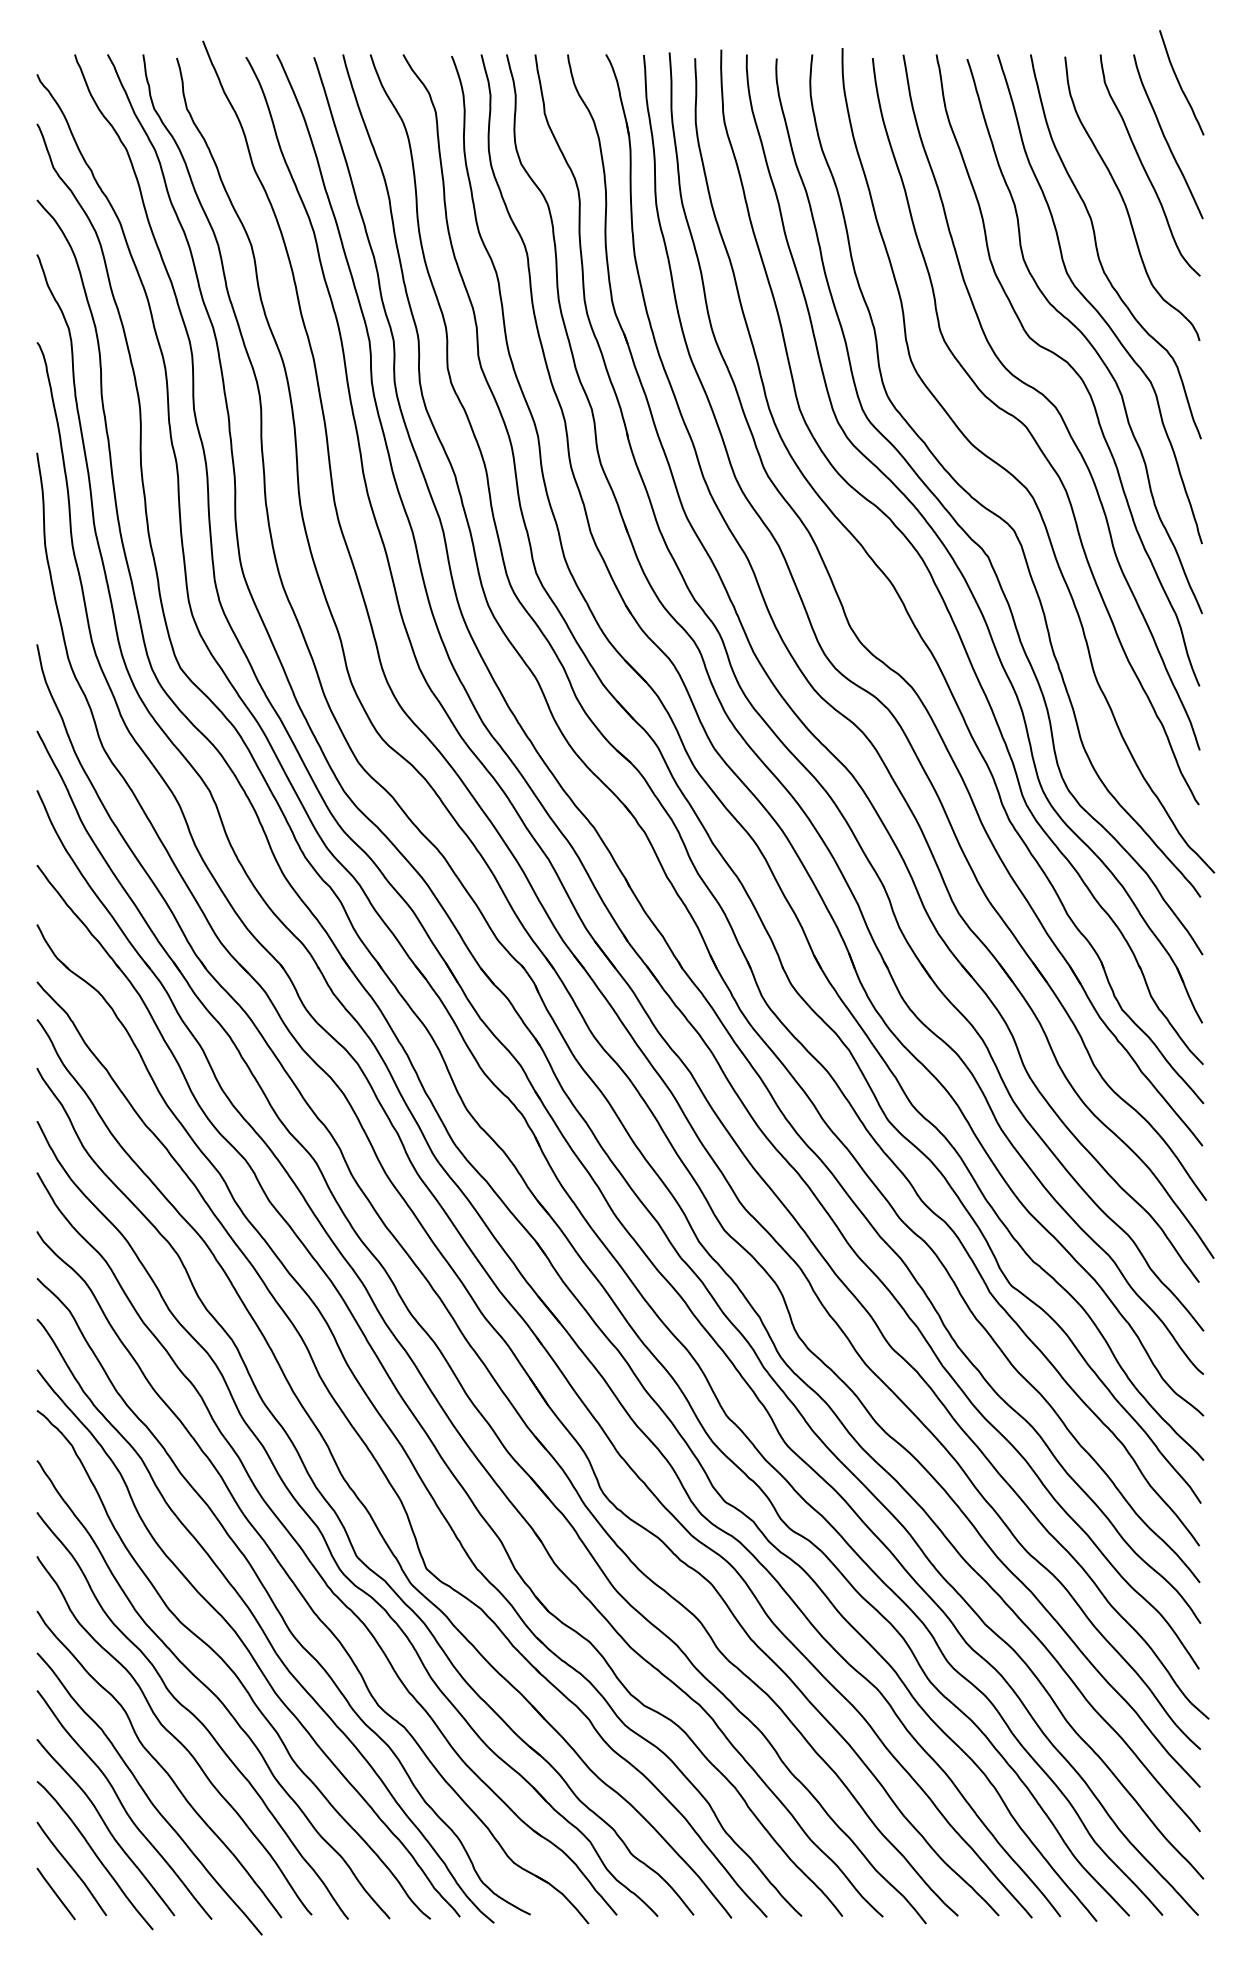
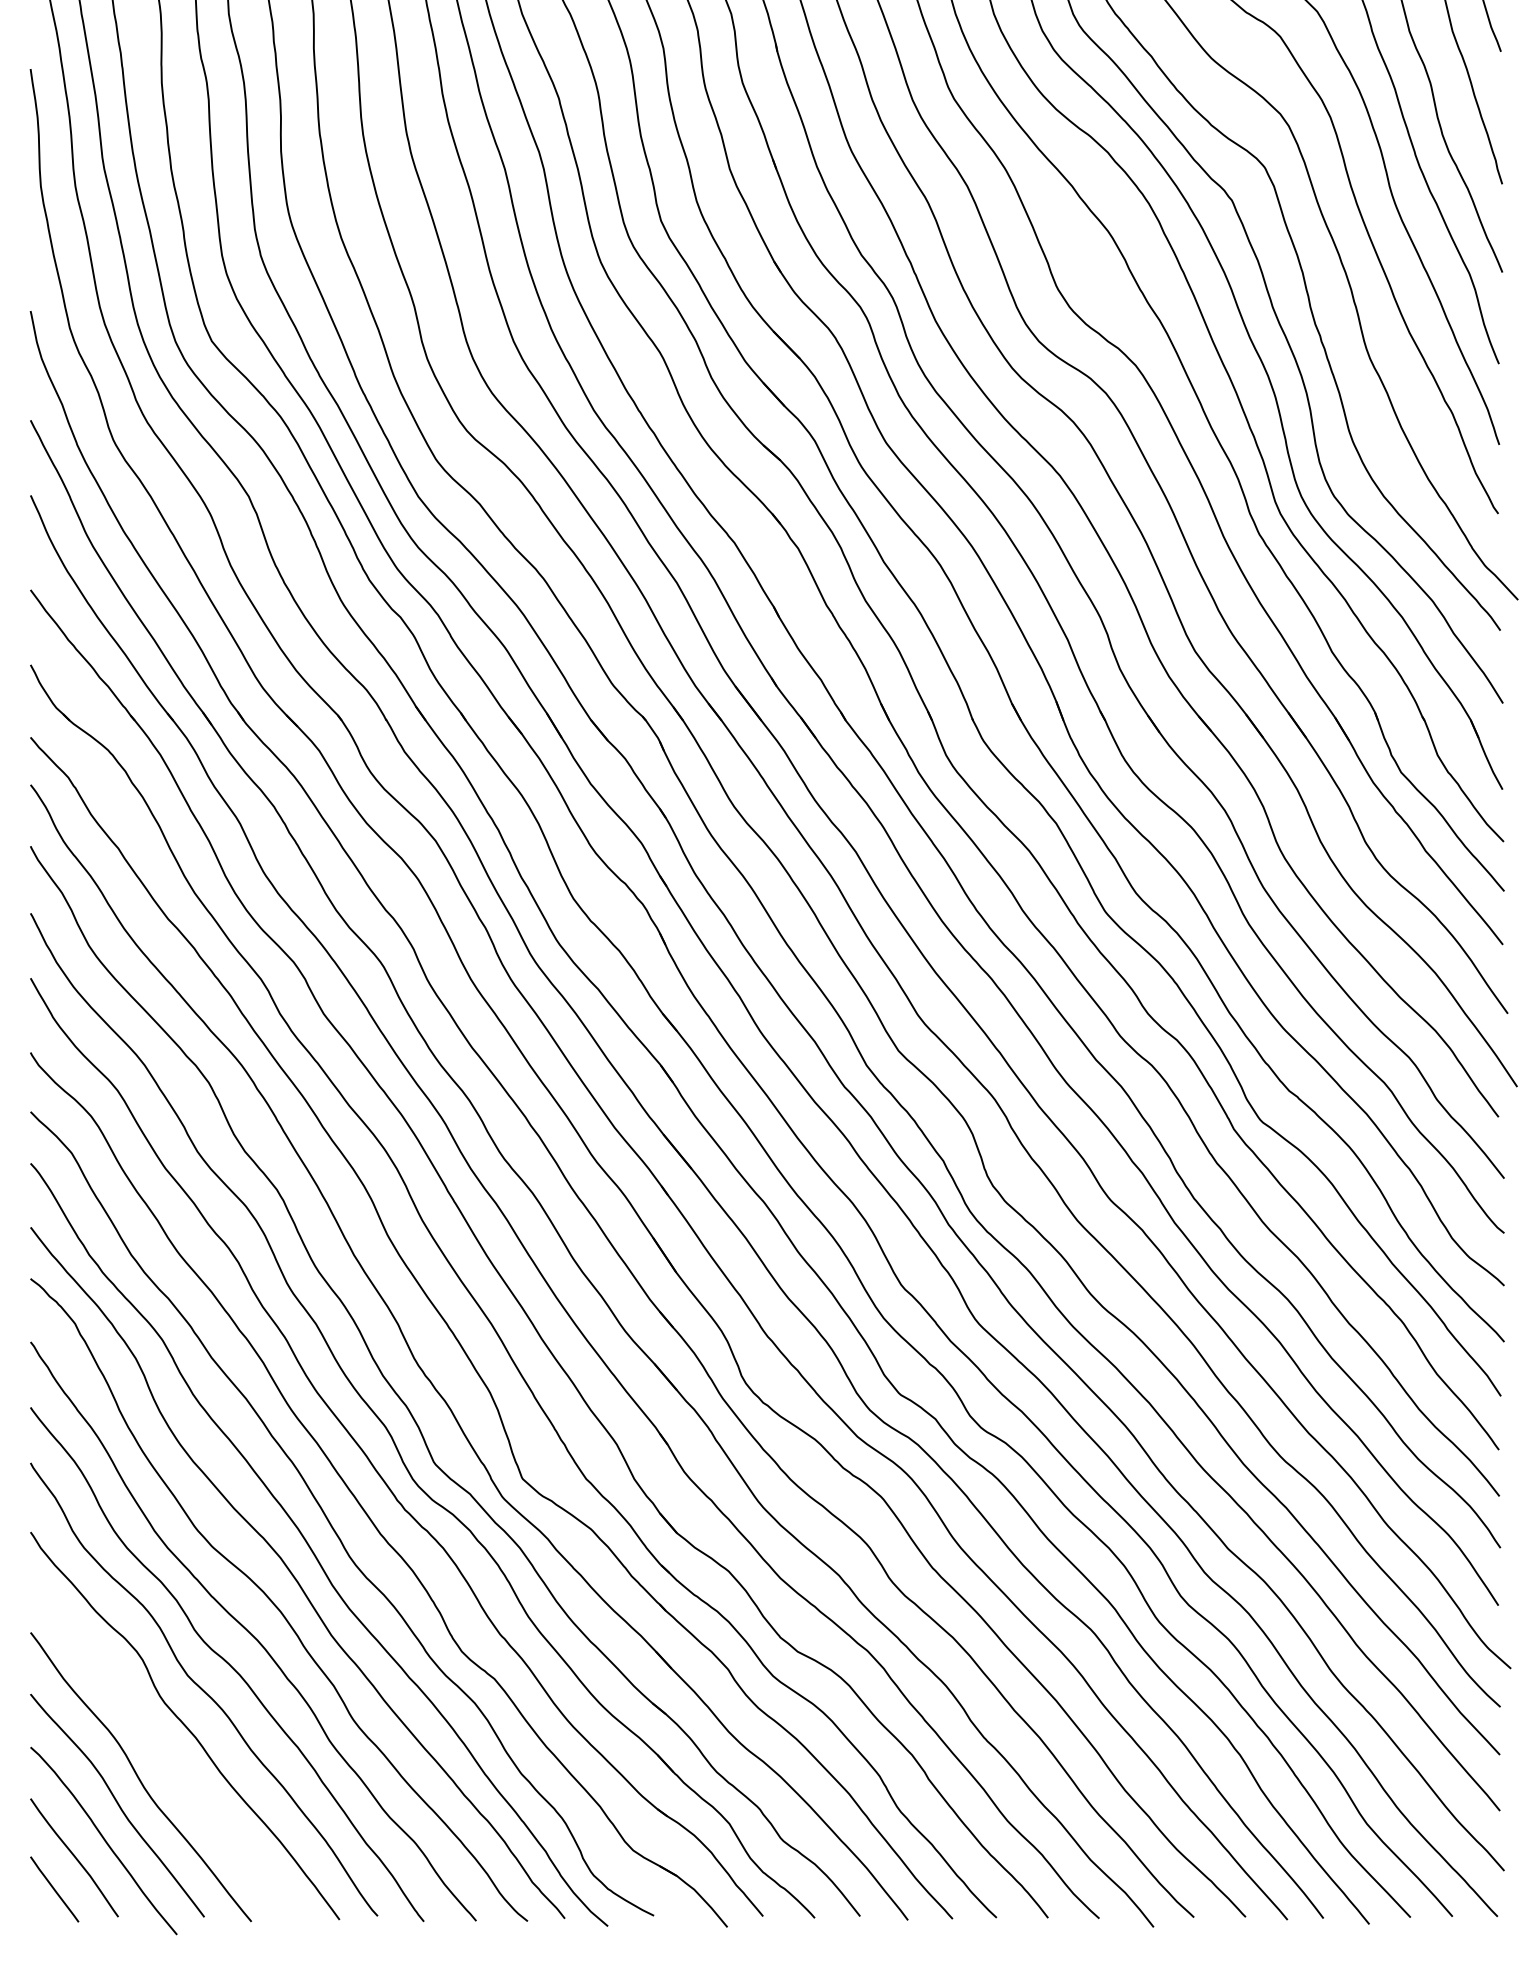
curve: (147, 1794) -> (170, 1763), removed

